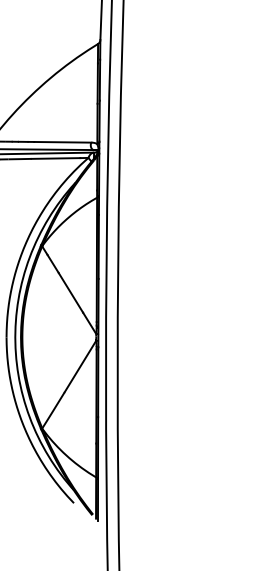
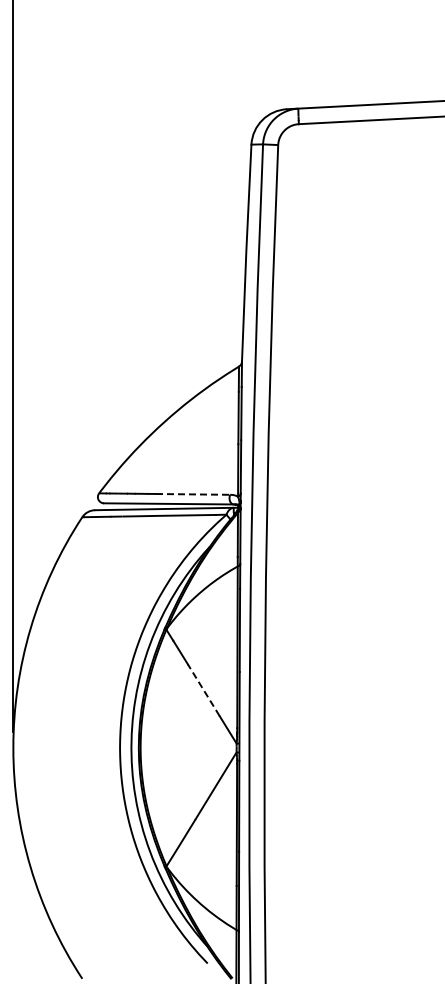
line: (63, 142) -> (193, 494), solid -> dashed
line: (70, 292) -> (203, 689), solid -> dashed

